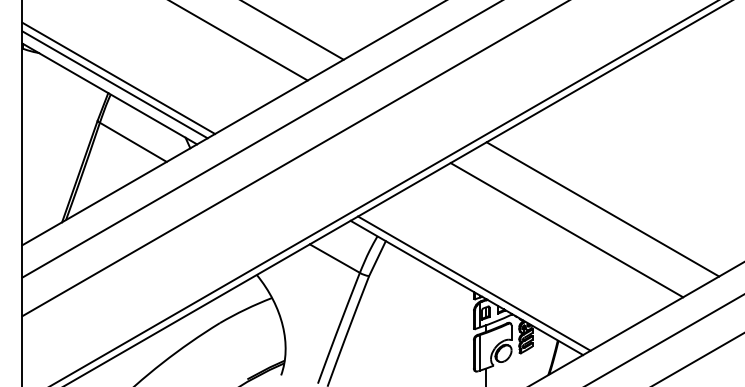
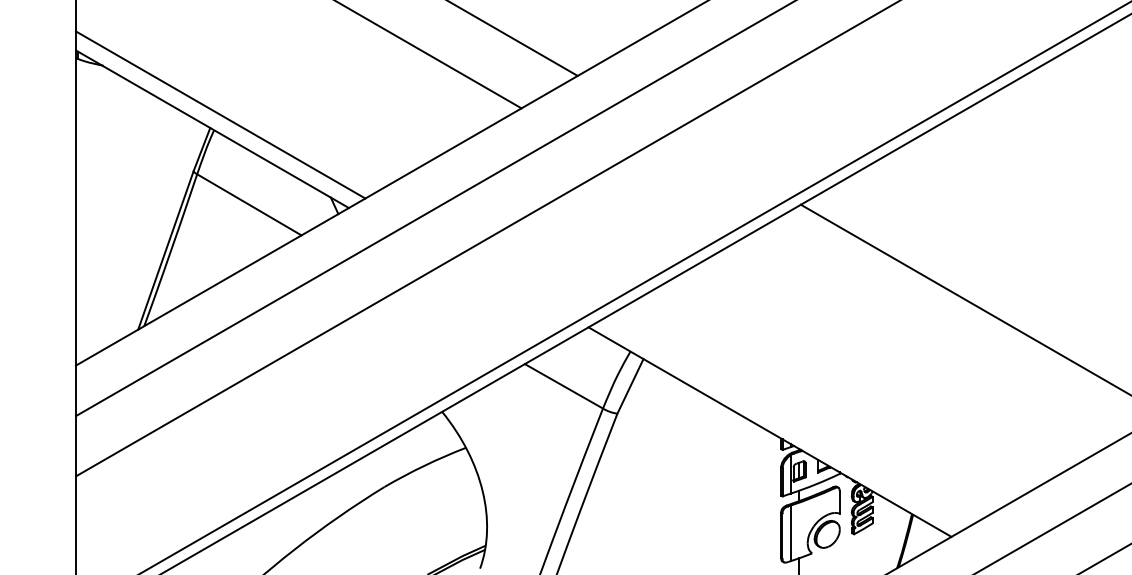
line: (118, 78) -> (226, 105), removed
line: (566, 230) -> (925, 342), removed
line: (474, 283) -> (781, 425), removed

